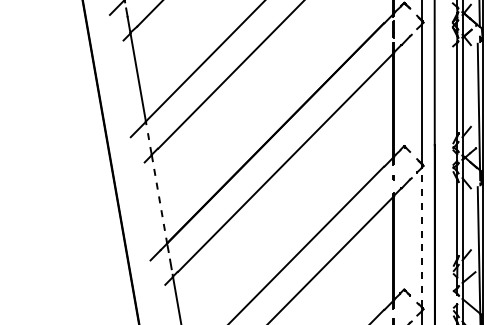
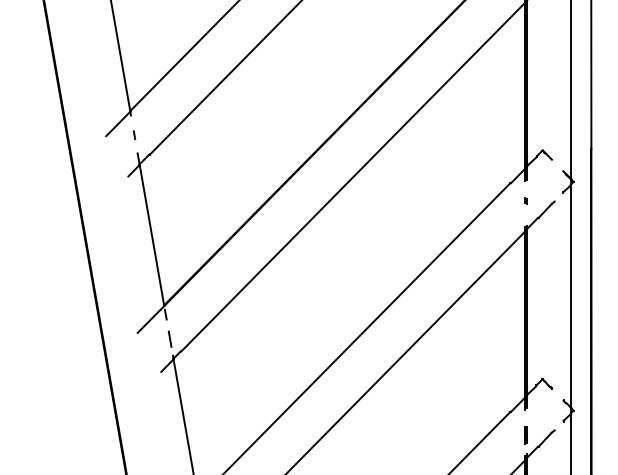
line: (159, 199) -> (151, 235), dashed -> solid
line: (421, 237) -> (570, 296), dashed -> solid

